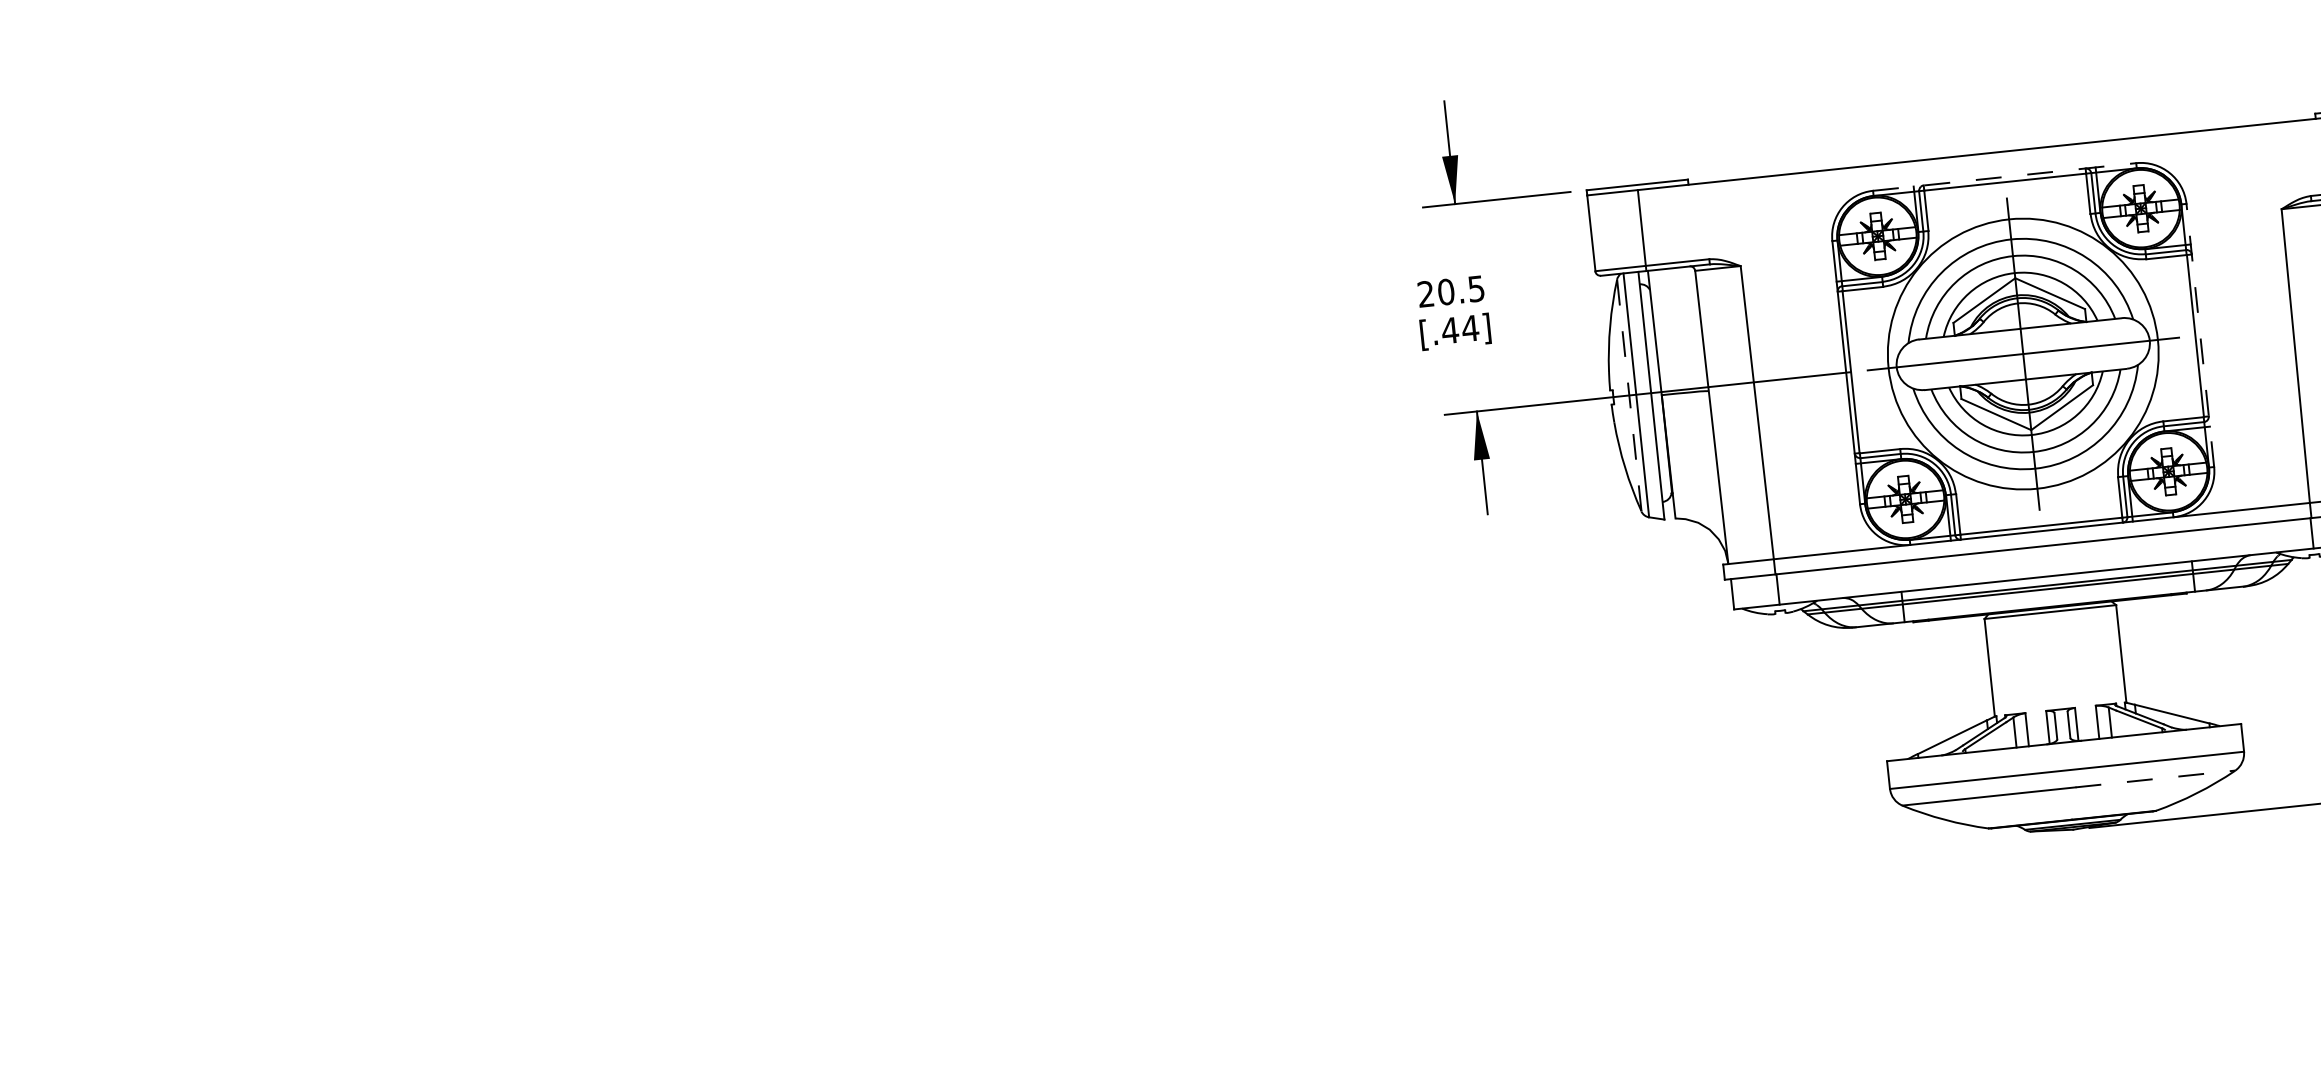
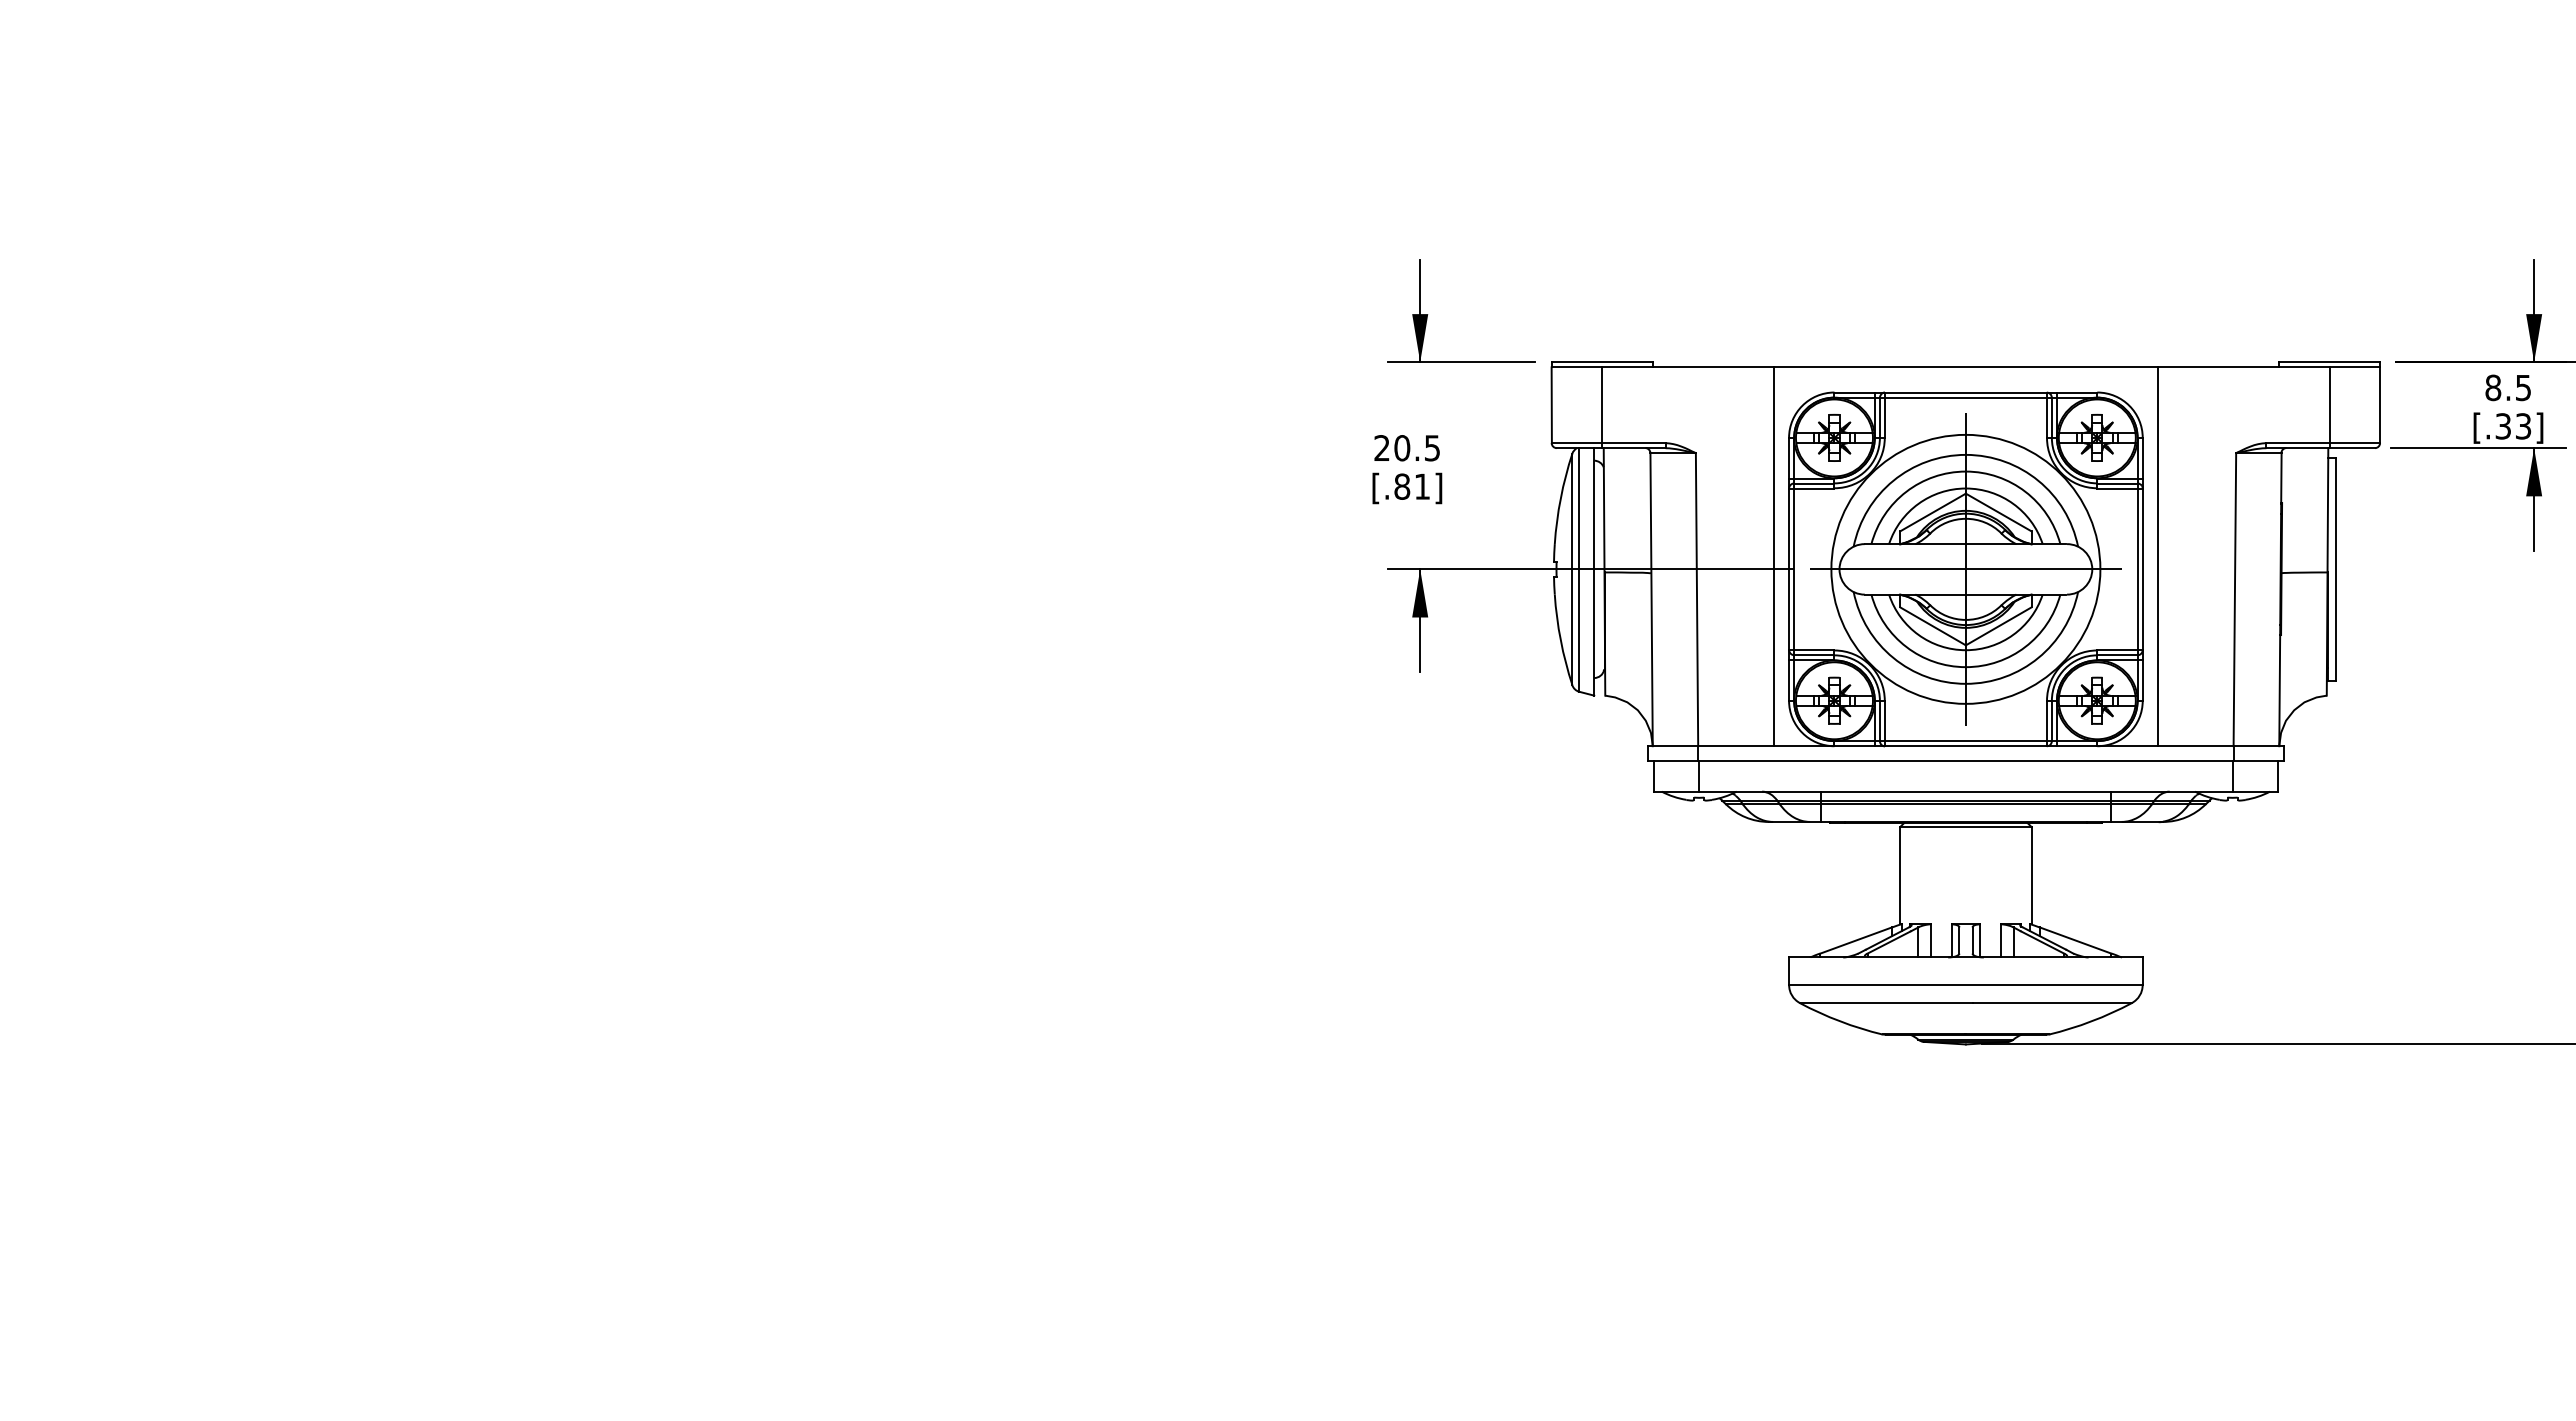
line: (2005, 176) -> (1966, 392), dashed -> solid
line: (2213, 321) -> (2157, 556), added
text: (1459, 329) -> (1411, 486), [.44] -> [.81]
line: (2199, 334) -> (2142, 568), dashed -> solid
line: (1829, 361) -> (1773, 556), added
line: (1629, 395) -> (1572, 569), dashed -> solid
line: (2155, 778) -> (2052, 1002), dashed -> solid

